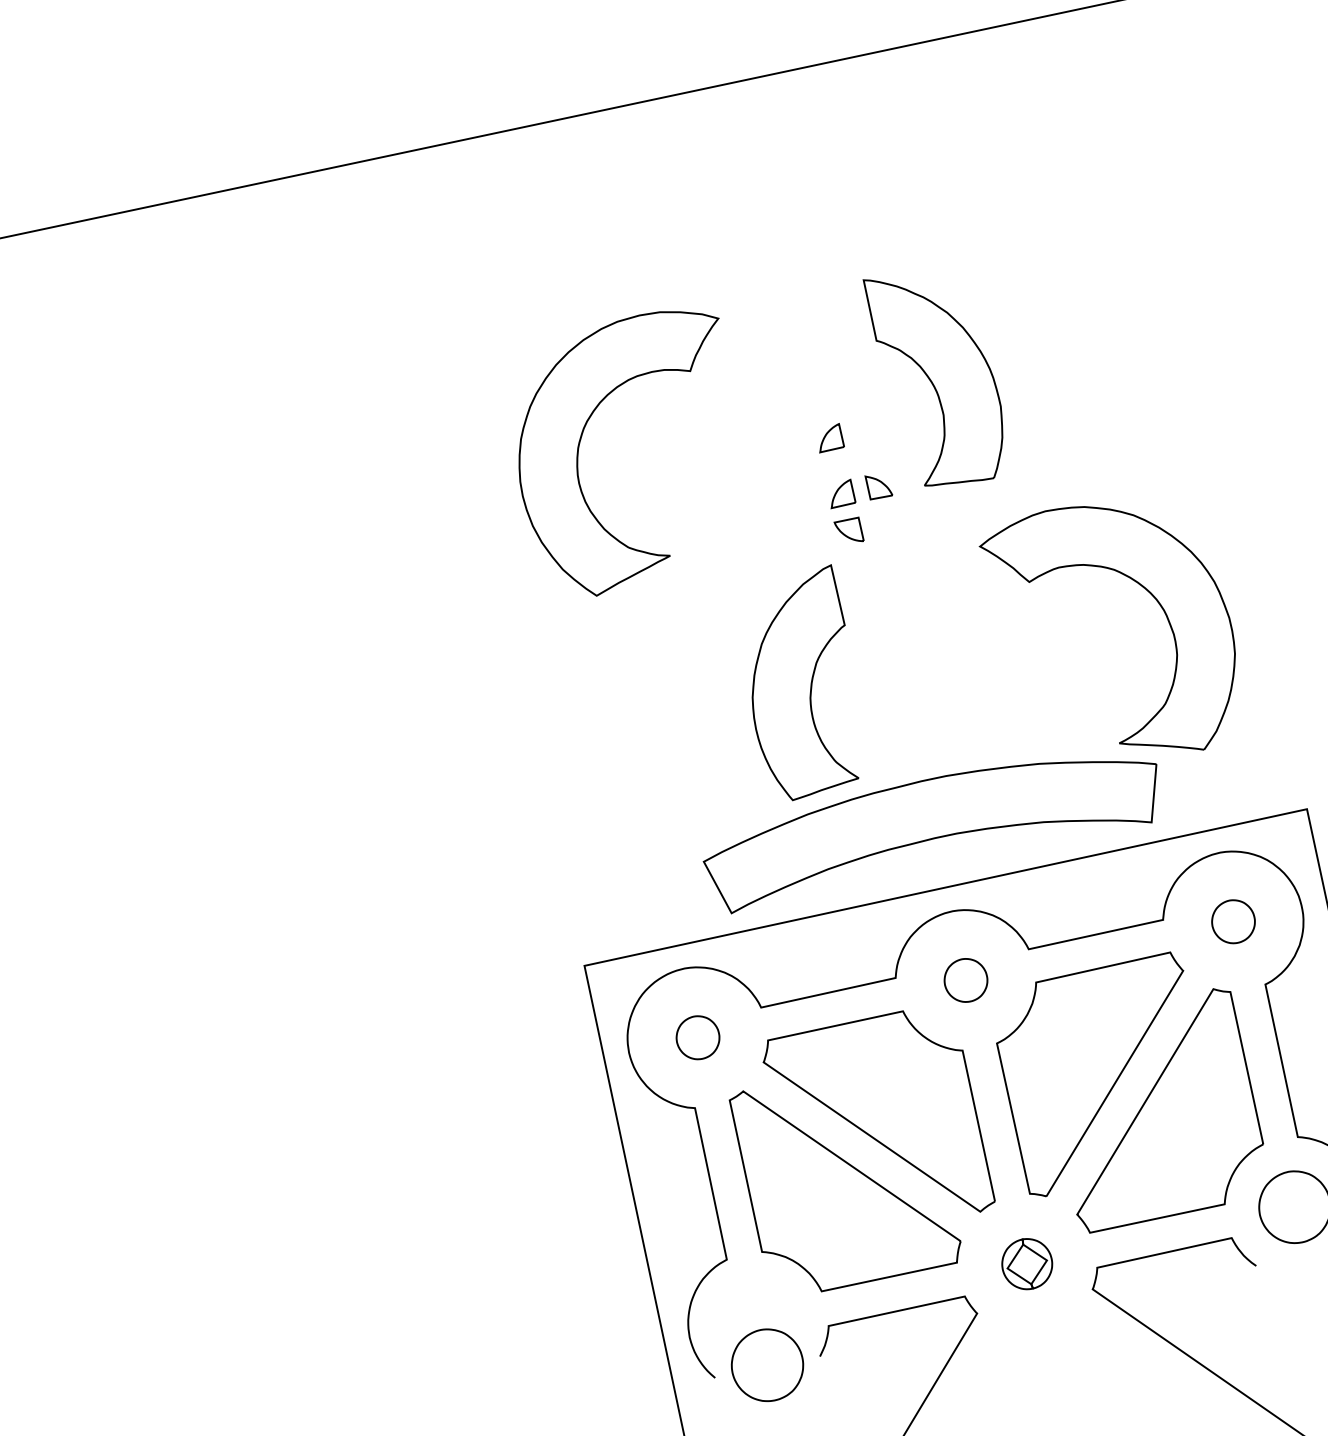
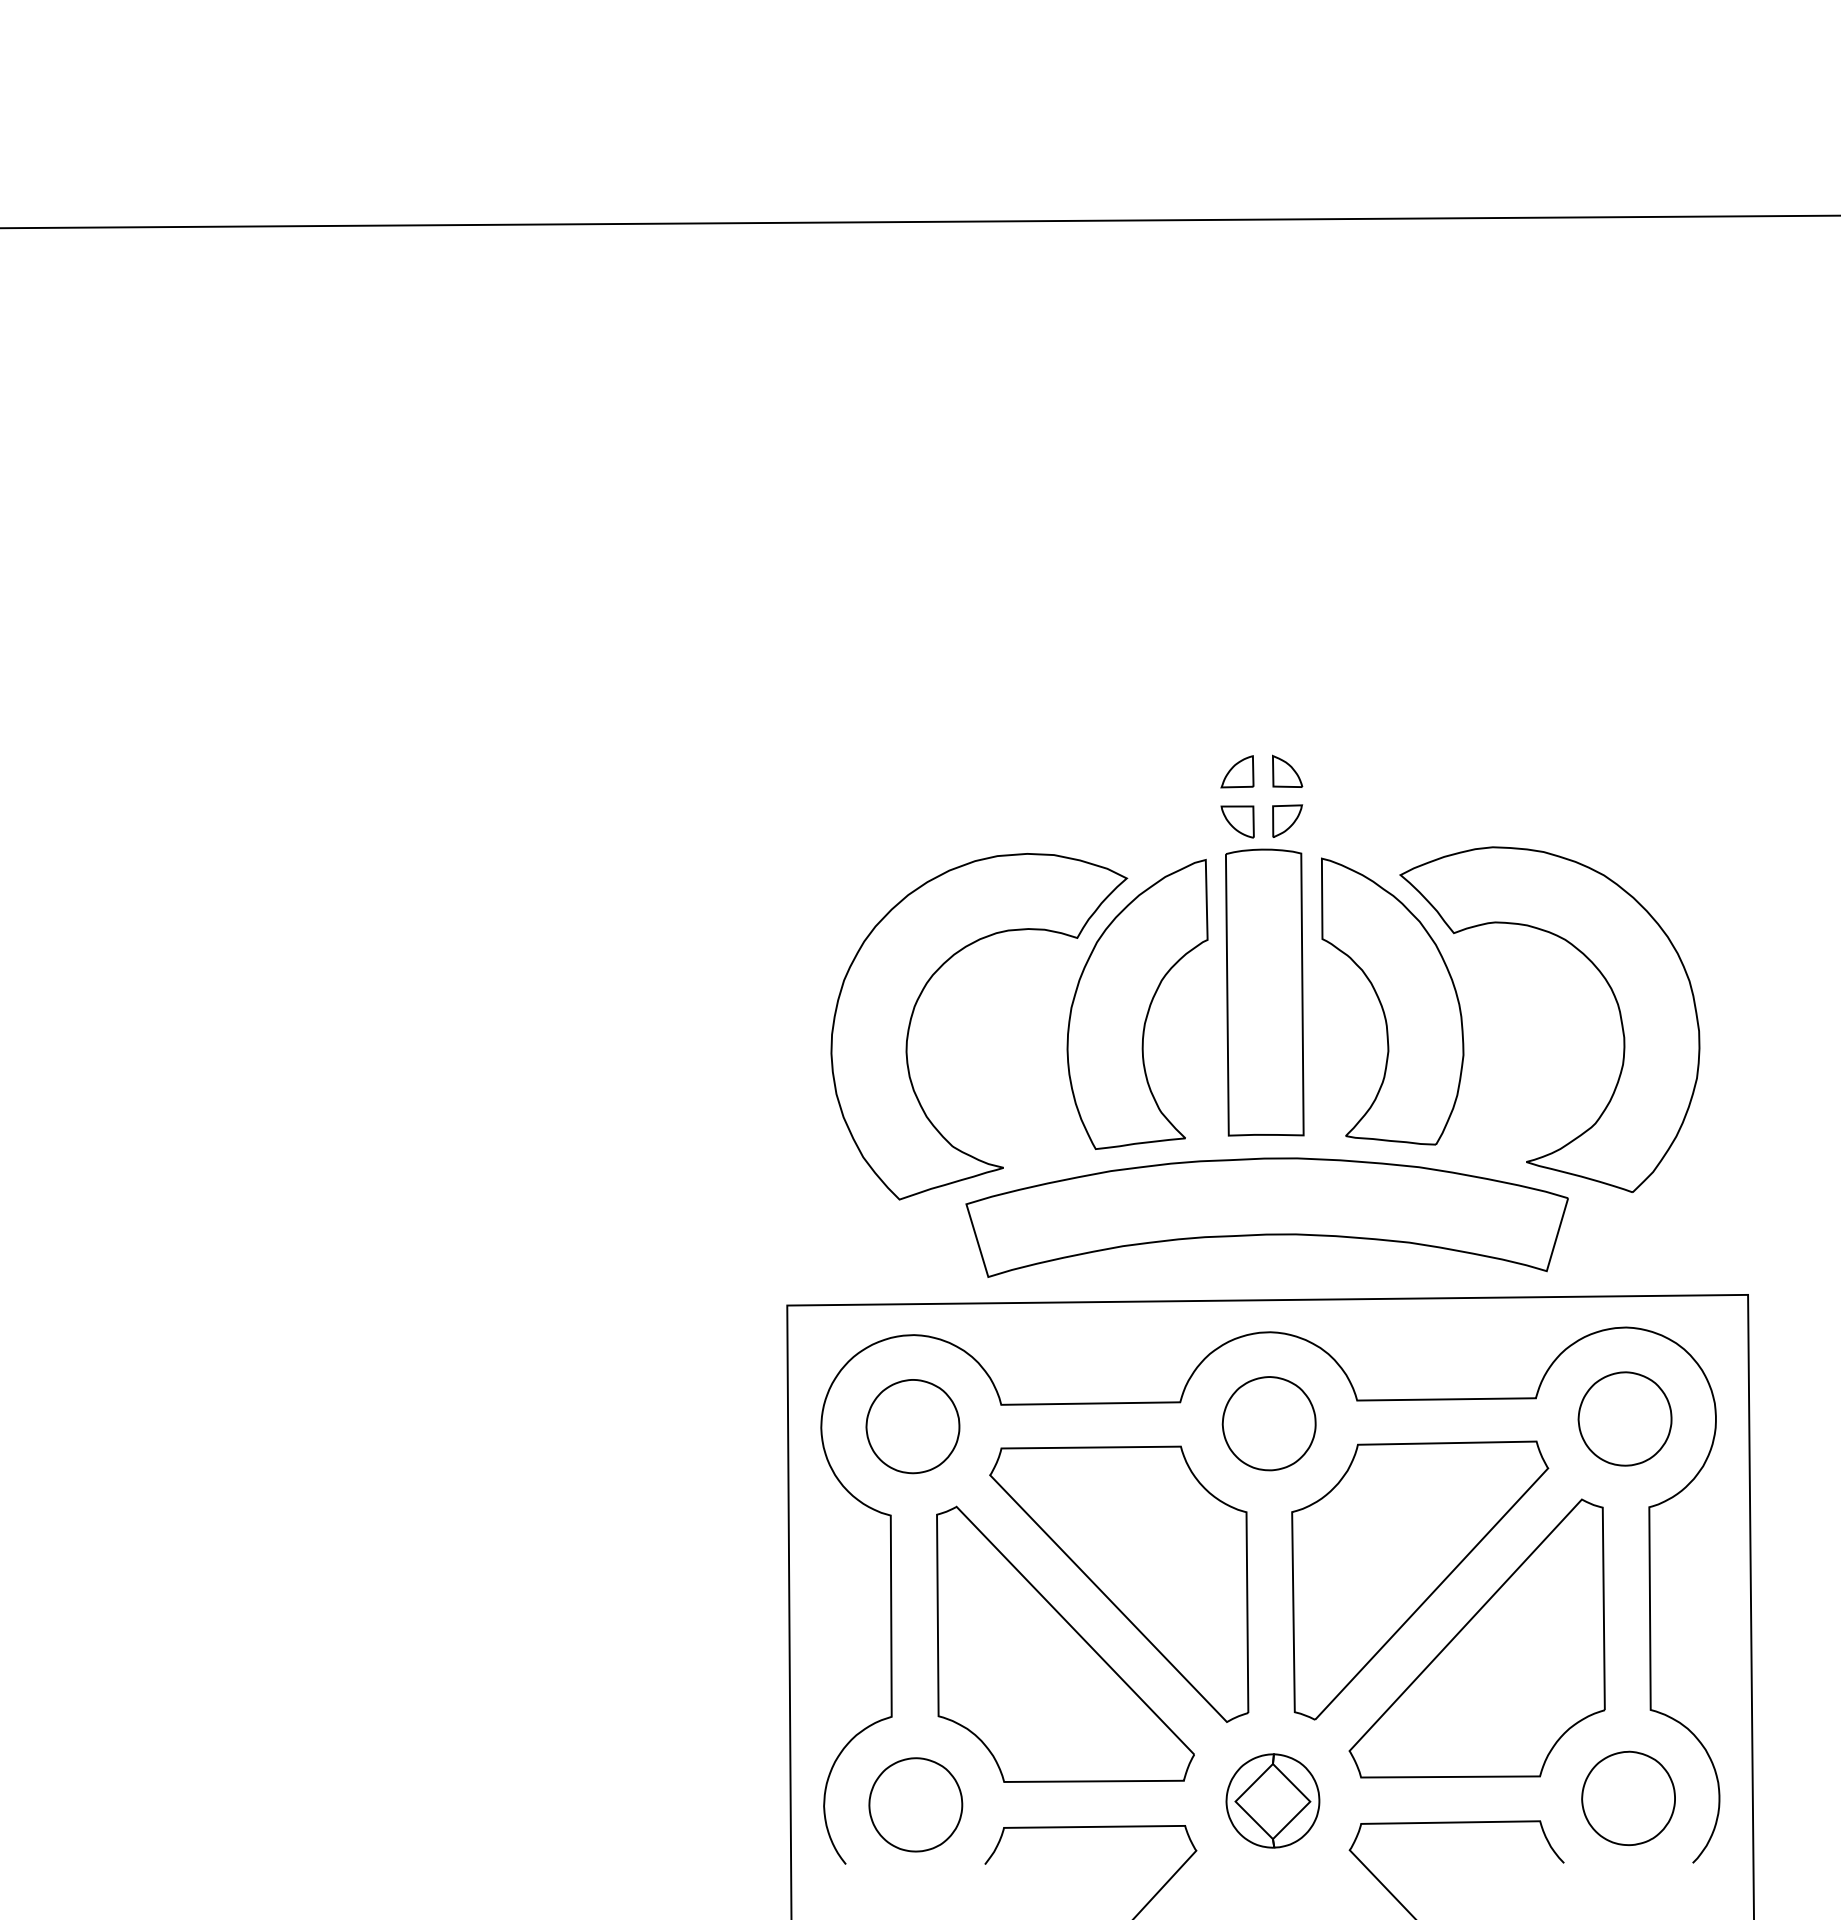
part: (939, 377) -> (1392, 1001), moved
part: (582, 436) -> (922, 993), moved
part: (829, 437) -> (1237, 697), removed
part: (886, 522) -> (1287, 820), added
part: (895, 656) -> (1264, 992), added
part: (1232, 921) -> (1624, 1418), size x1.67
part: (965, 980) -> (1268, 1423), size x1.67
part: (697, 1037) -> (912, 1426), size x1.67
part: (1026, 1263) -> (1272, 1800), size x1.43
part: (767, 1365) -> (915, 1804), moved

